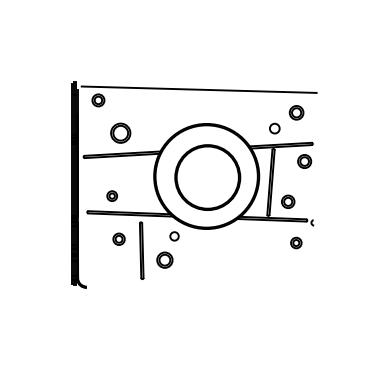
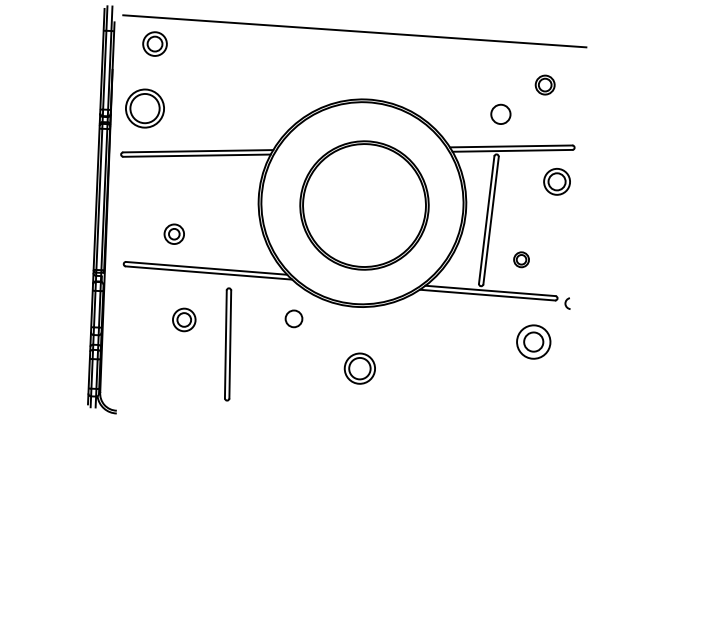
part: (296, 112) -> (545, 84), size x0.7
part: (120, 132) -> (144, 107), moved
part: (288, 201) -> (521, 259), size x0.6
part: (296, 242) -> (534, 340), size x1.6
part: (164, 259) -> (359, 367), moved

